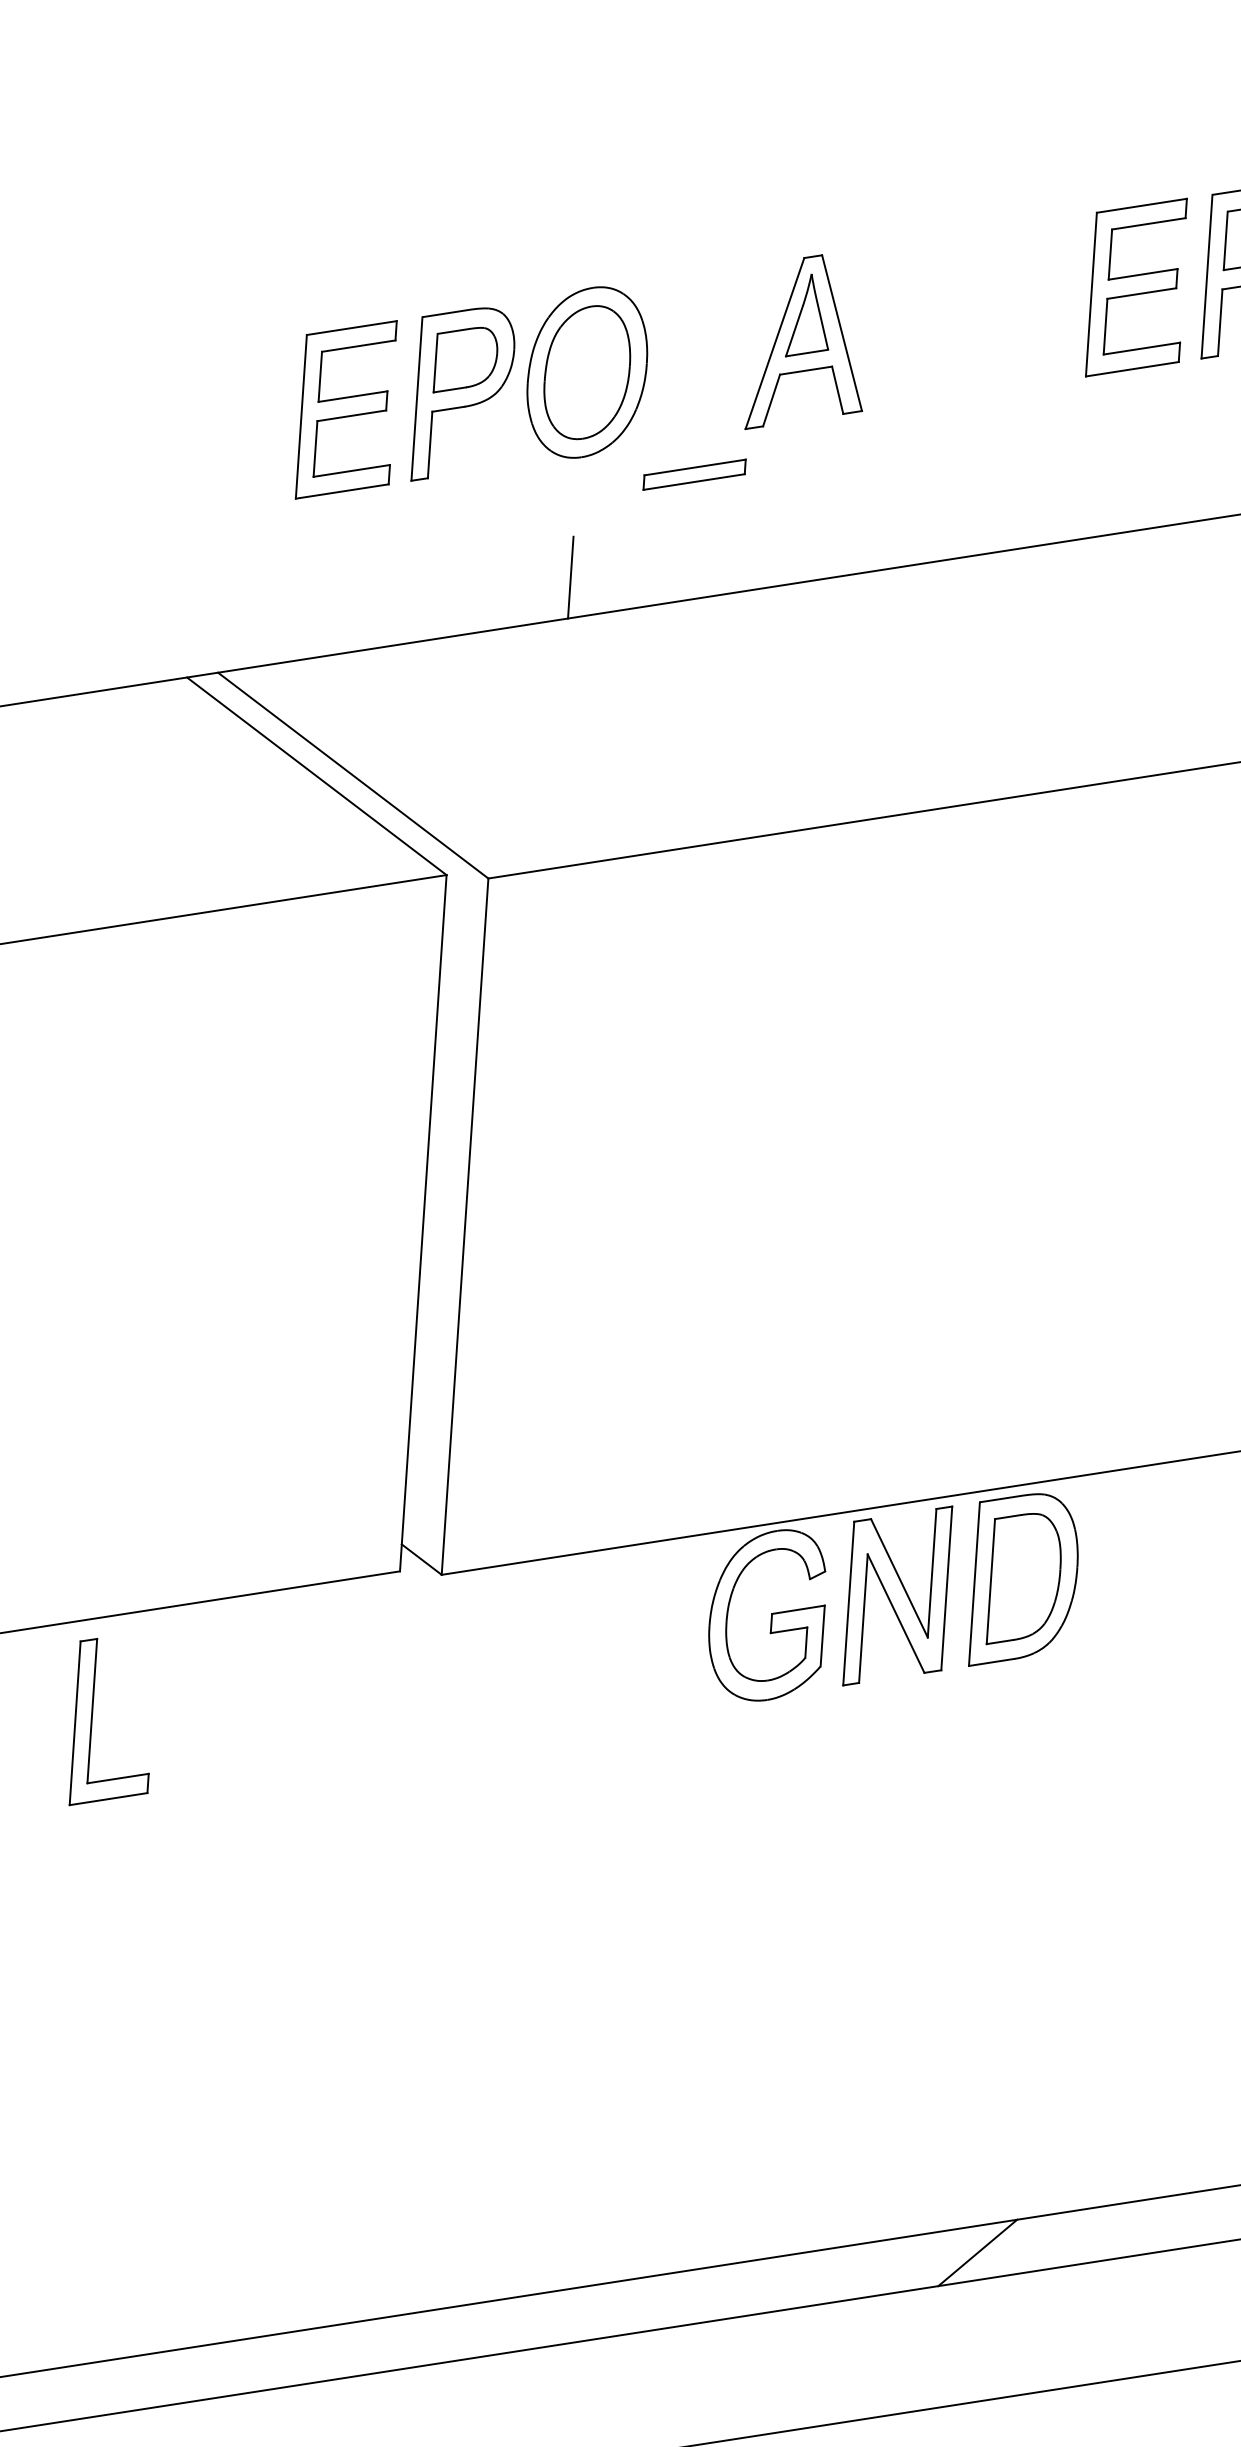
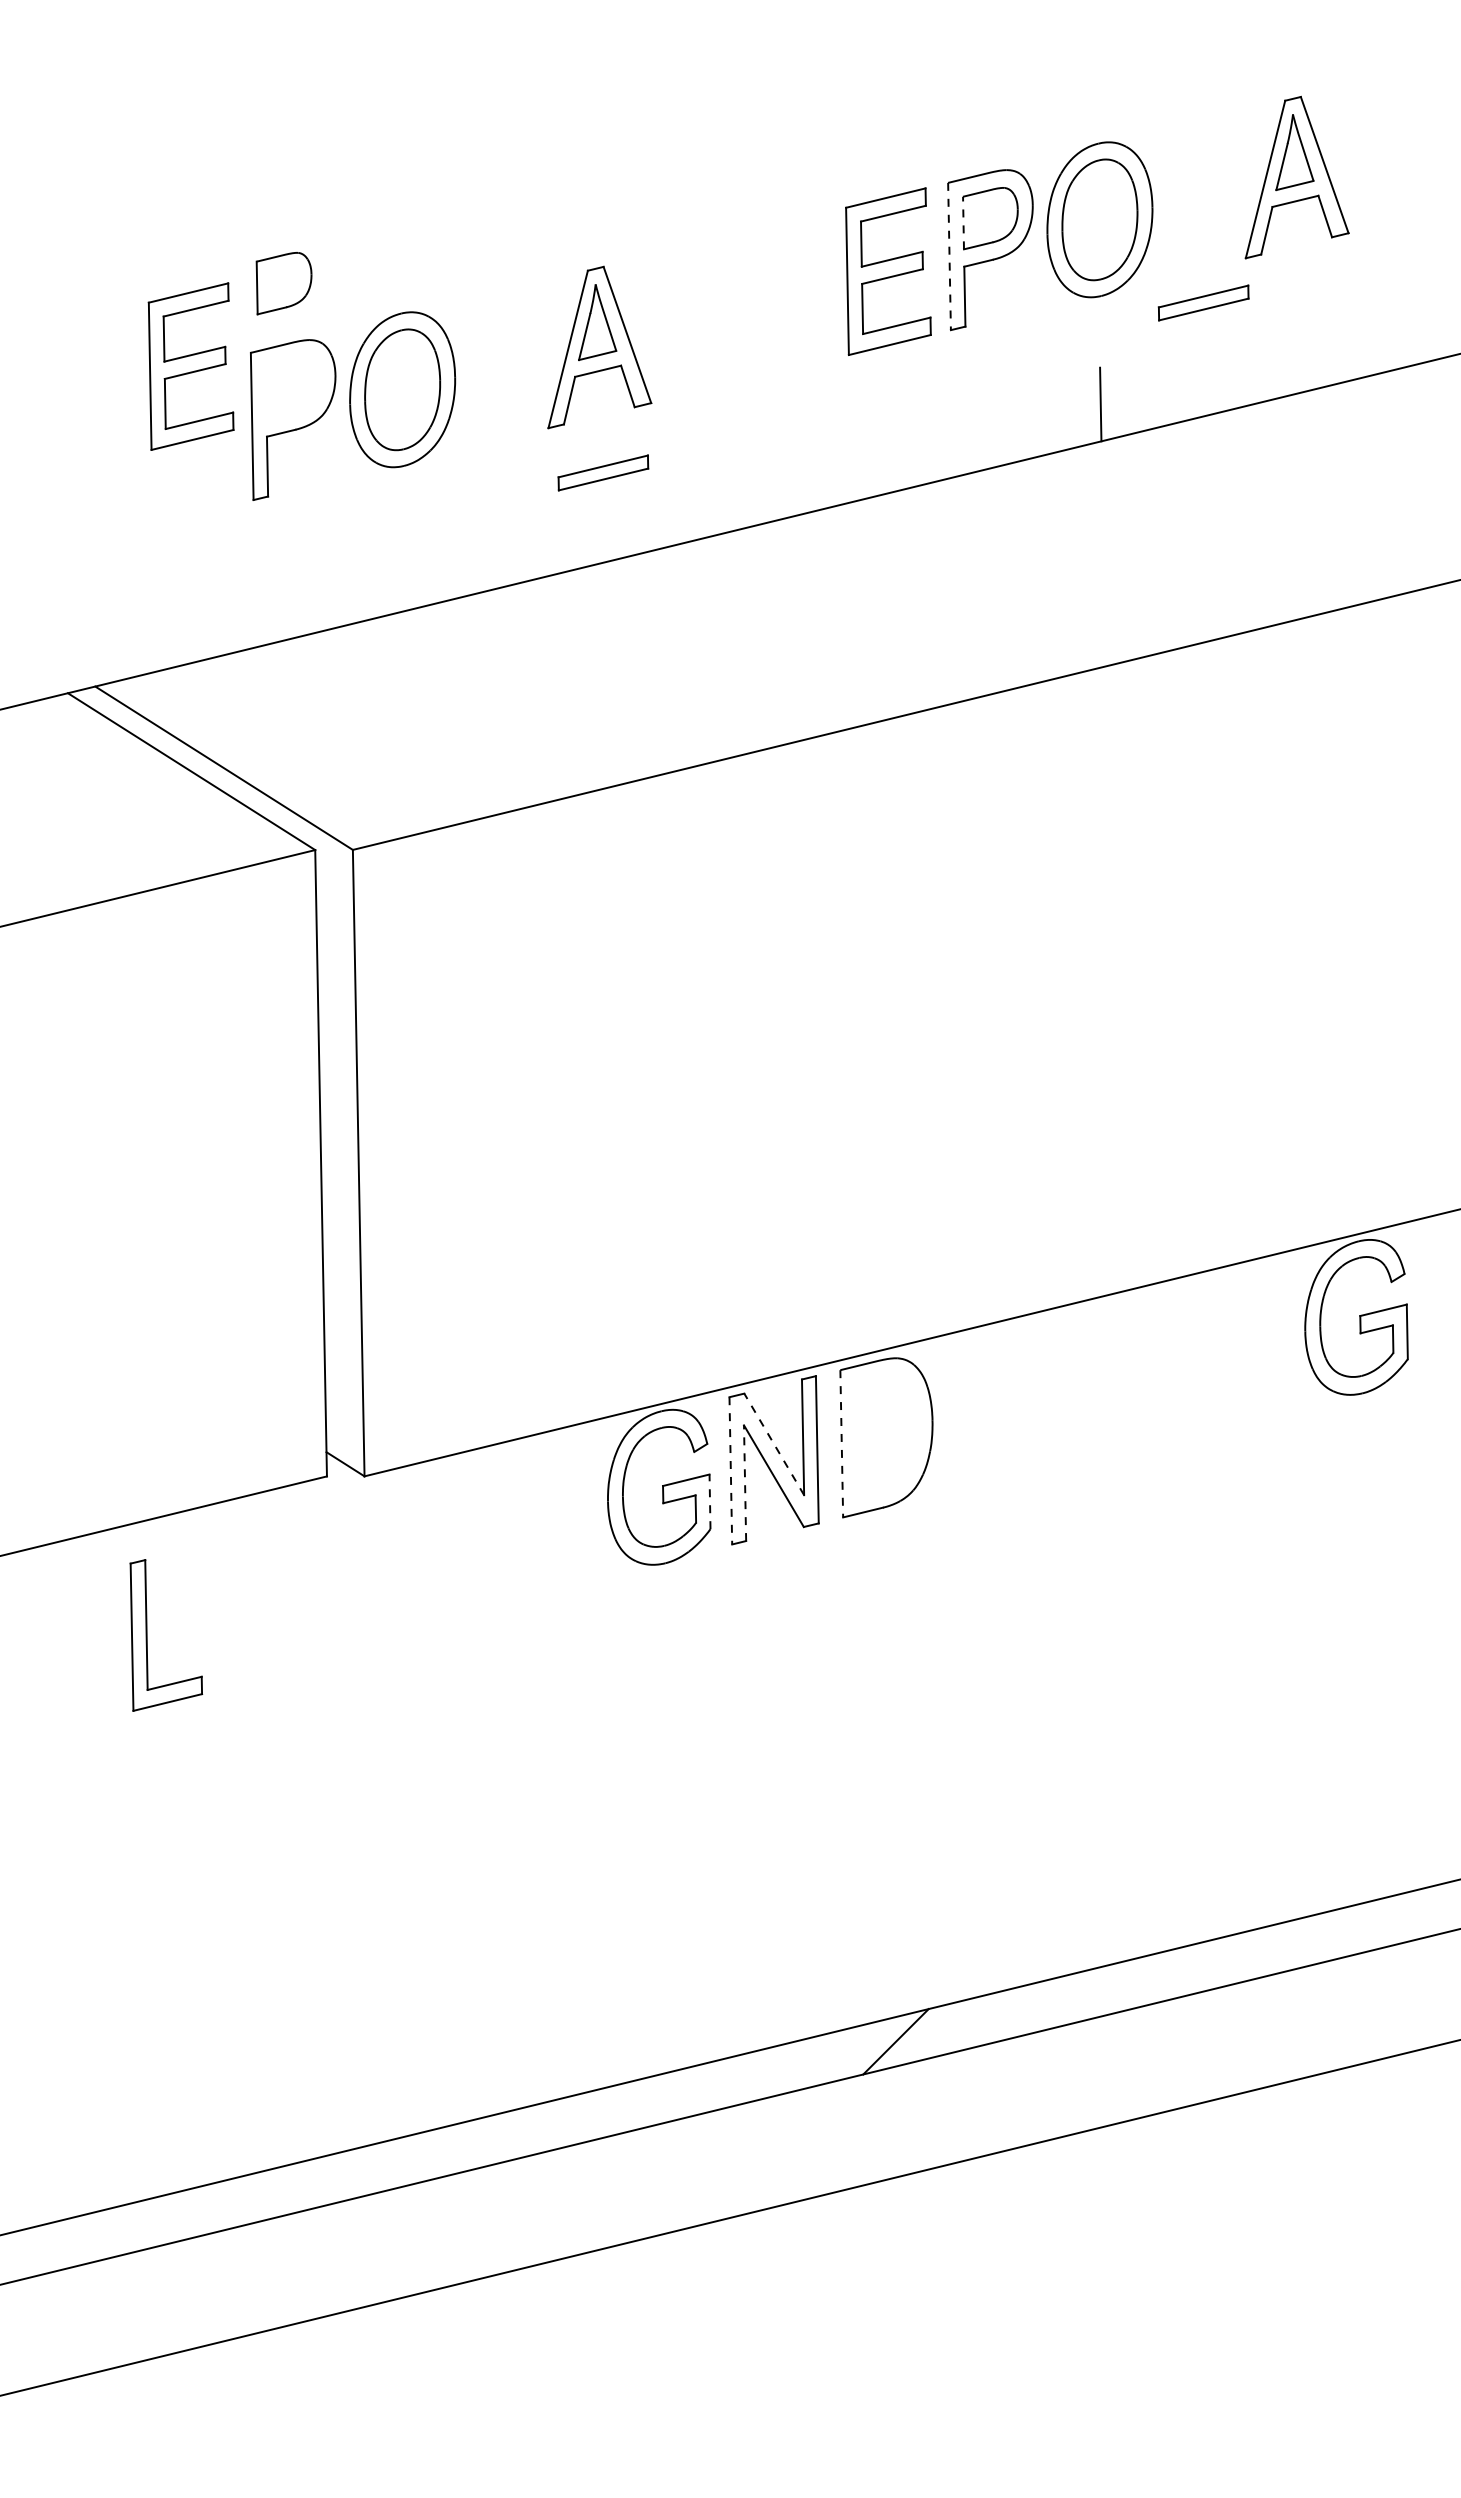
line: (1225, 240) -> (963, 222), solid -> dashed
line: (1206, 276) -> (949, 256), solid -> dashed
part: (465, 360) -> (283, 283), moved
part: (347, 409) -> (190, 366), moved
part: (694, 474) -> (603, 472), moved
line: (570, 577) -> (403, 574), removed
line: (899, 1578) -> (774, 1444), solid -> dashed
part: (1024, 1580) -> (886, 1436), removed
line: (974, 1583) -> (841, 1443), solid -> dashed
line: (848, 1603) -> (730, 1470), solid -> dashed
line: (863, 1619) -> (745, 1483), solid -> dashed
line: (823, 1635) -> (710, 1501), solid -> dashed
part: (92, 1722) -> (147, 1635), moved

